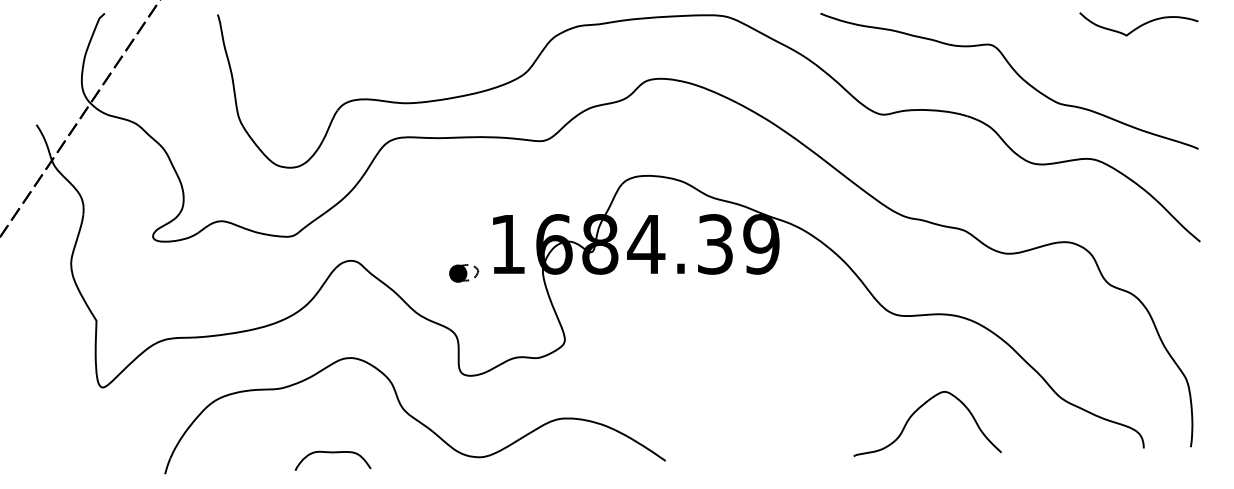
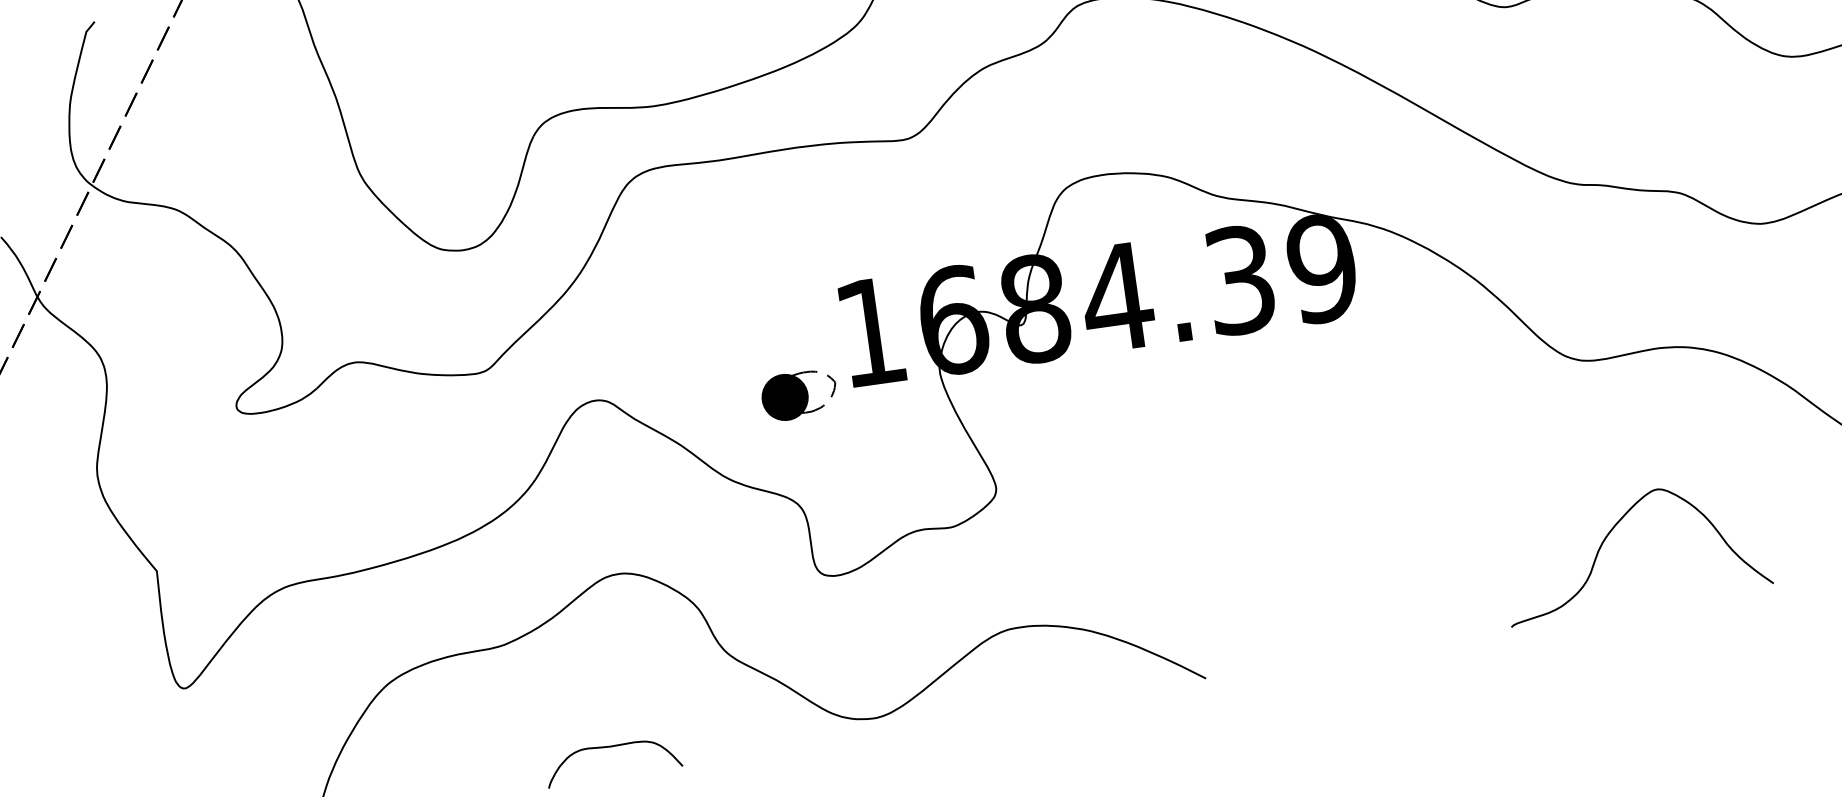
part: (463, 273) -> (798, 395), size x1.43
curve: (918, 410) -> (1615, 529), moved

